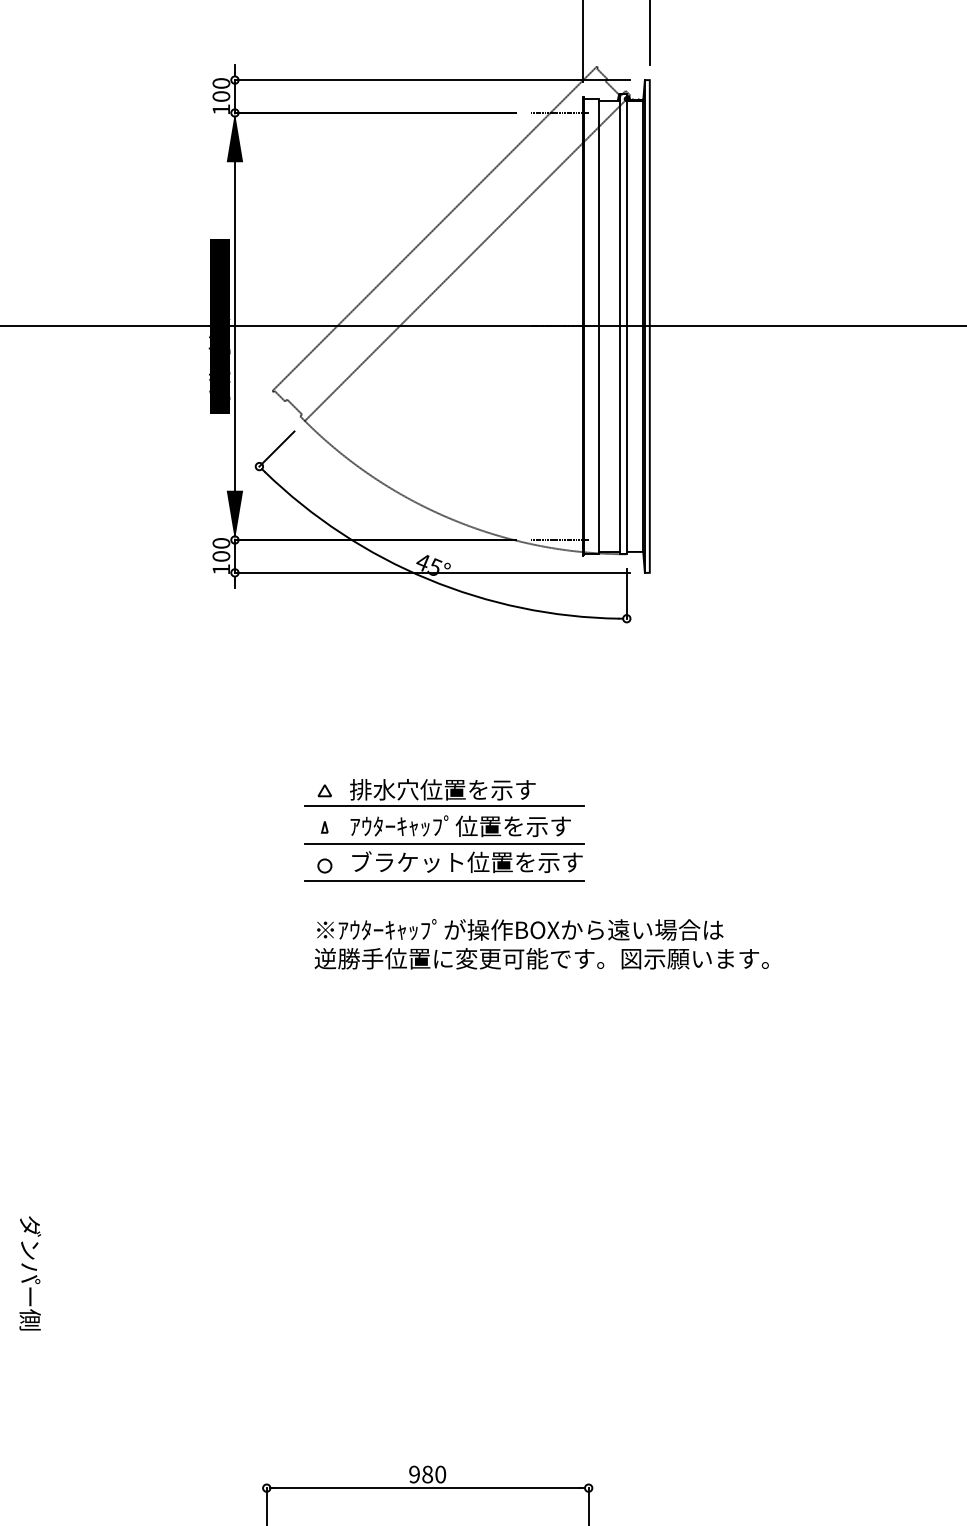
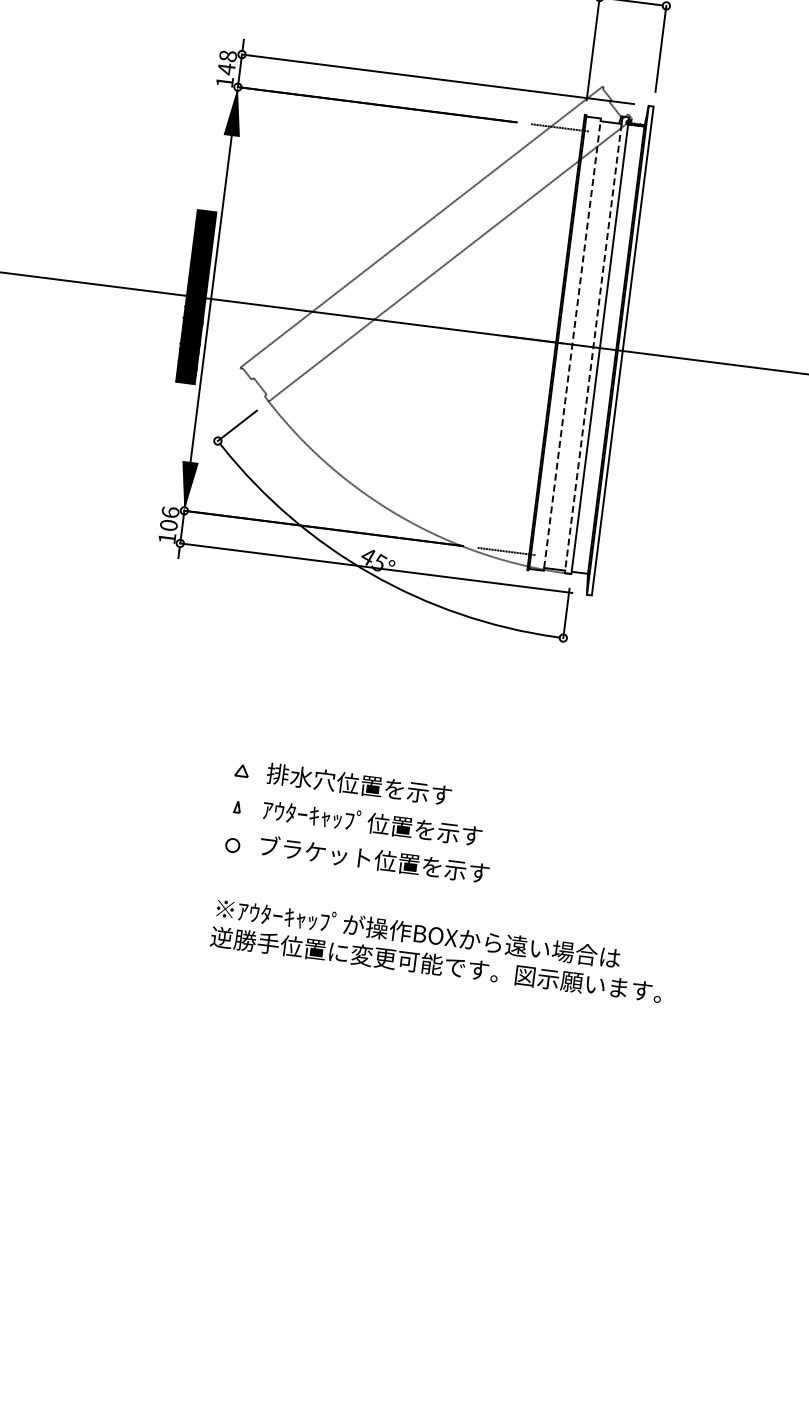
text: (221, 90) -> (227, 63), 100 -> 148
line: (599, 326) -> (572, 344), solid -> dashed
line: (620, 327) -> (593, 348), solid -> dashed
text: (221, 542) -> (170, 511), 100 -> 106
line: (444, 806) -> (358, 801), removed
line: (444, 844) -> (354, 839), removed
line: (444, 880) -> (349, 874), removed

